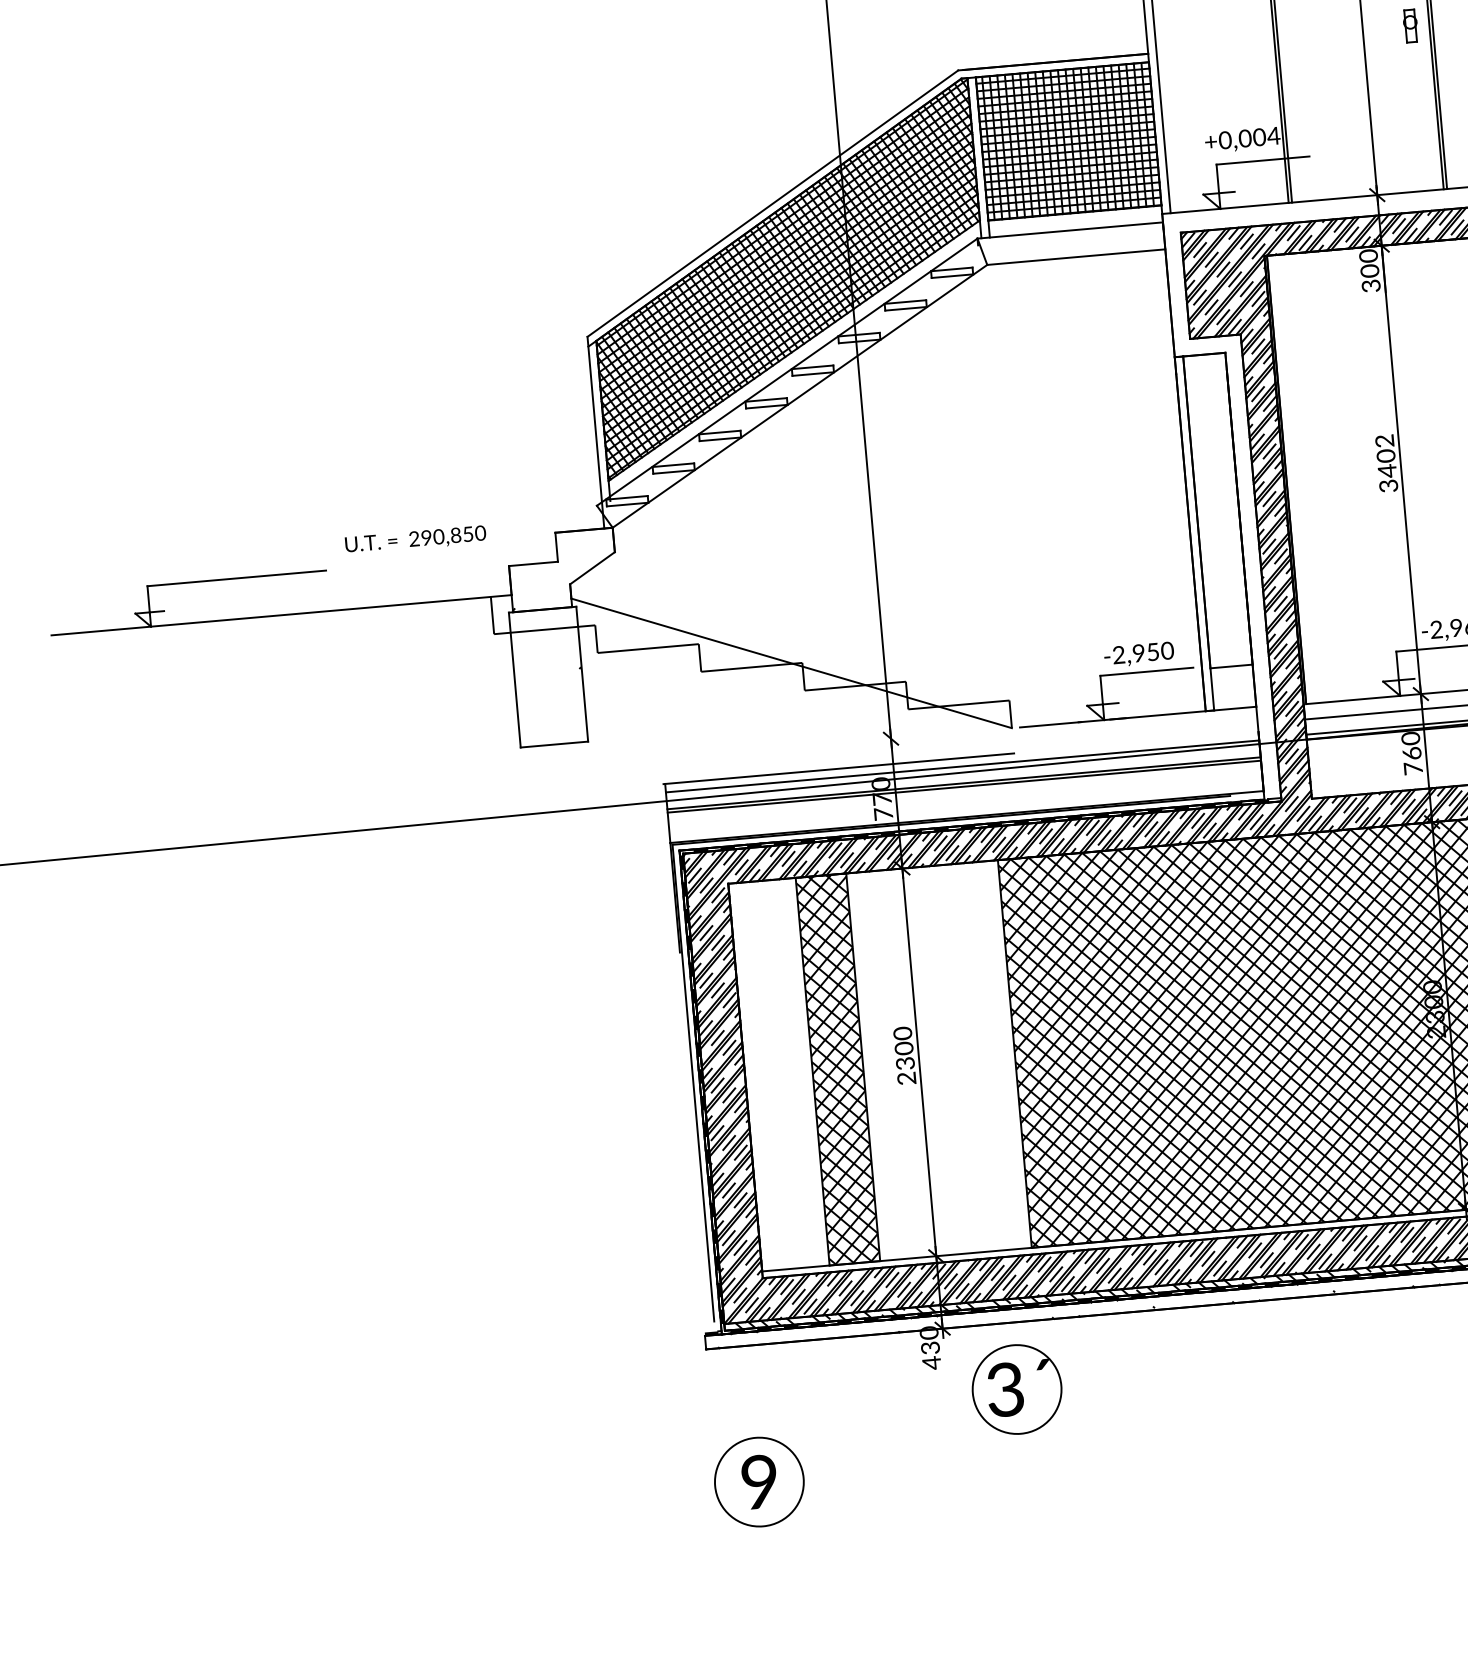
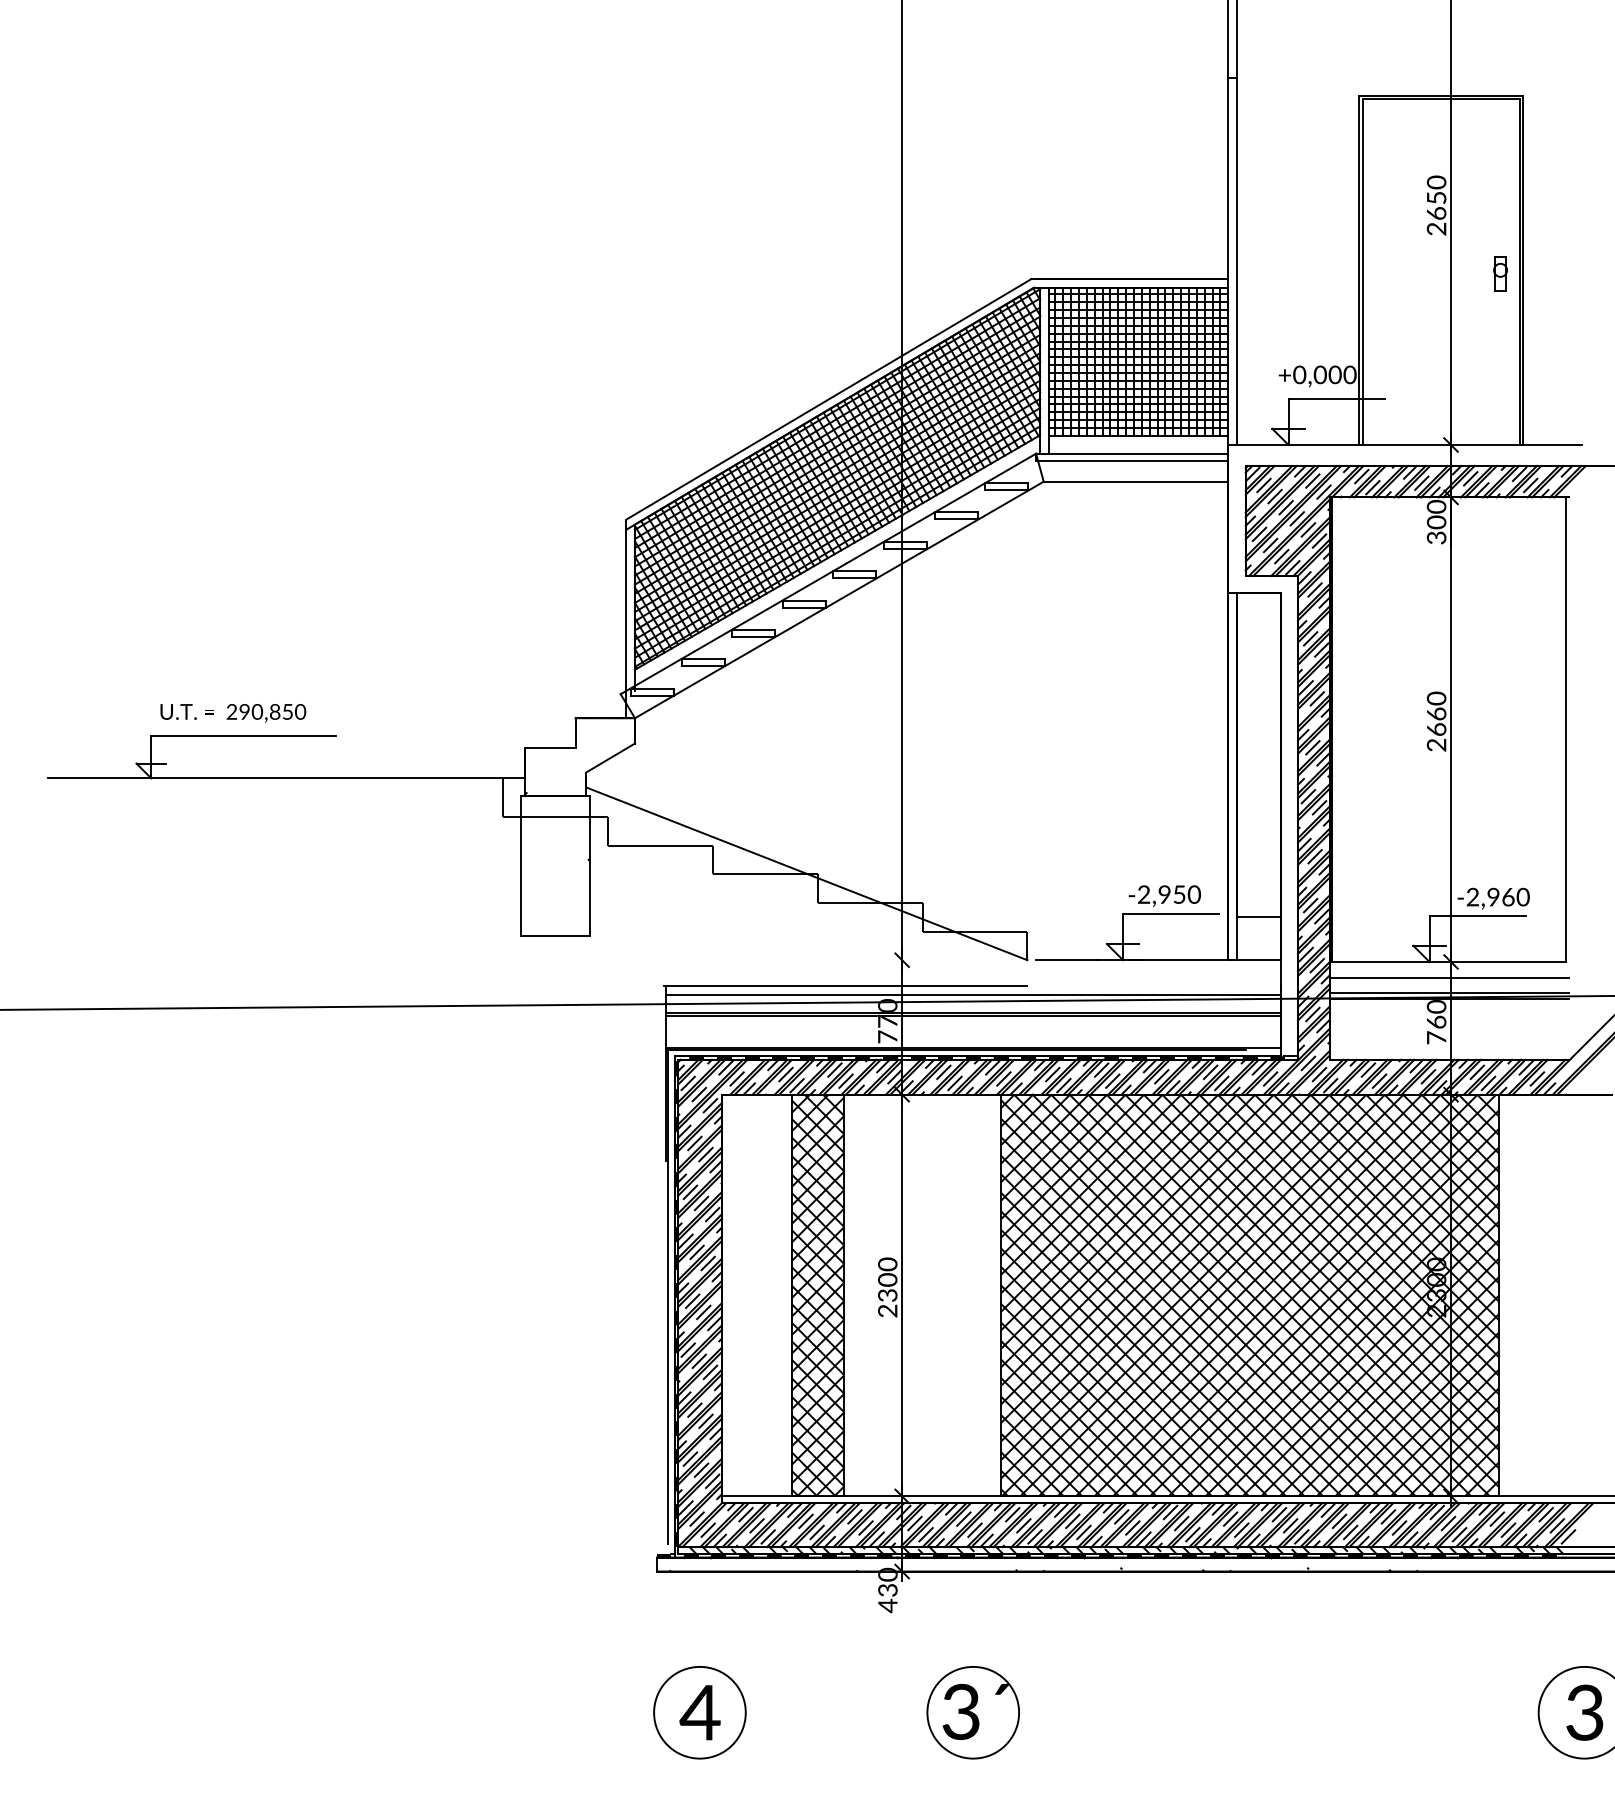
text: (1273, 135) -> (1349, 374), +0,004 -> +0,000
line: (1071, 237) -> (1132, 460), added
text: (1386, 463) -> (1436, 721), 3402 -> 2660
text: (415, 540) -> (233, 713), moved
part: (1016, 1389) -> (972, 1712), moved
text: (758, 1481) -> (699, 1712), 9 -> 4

